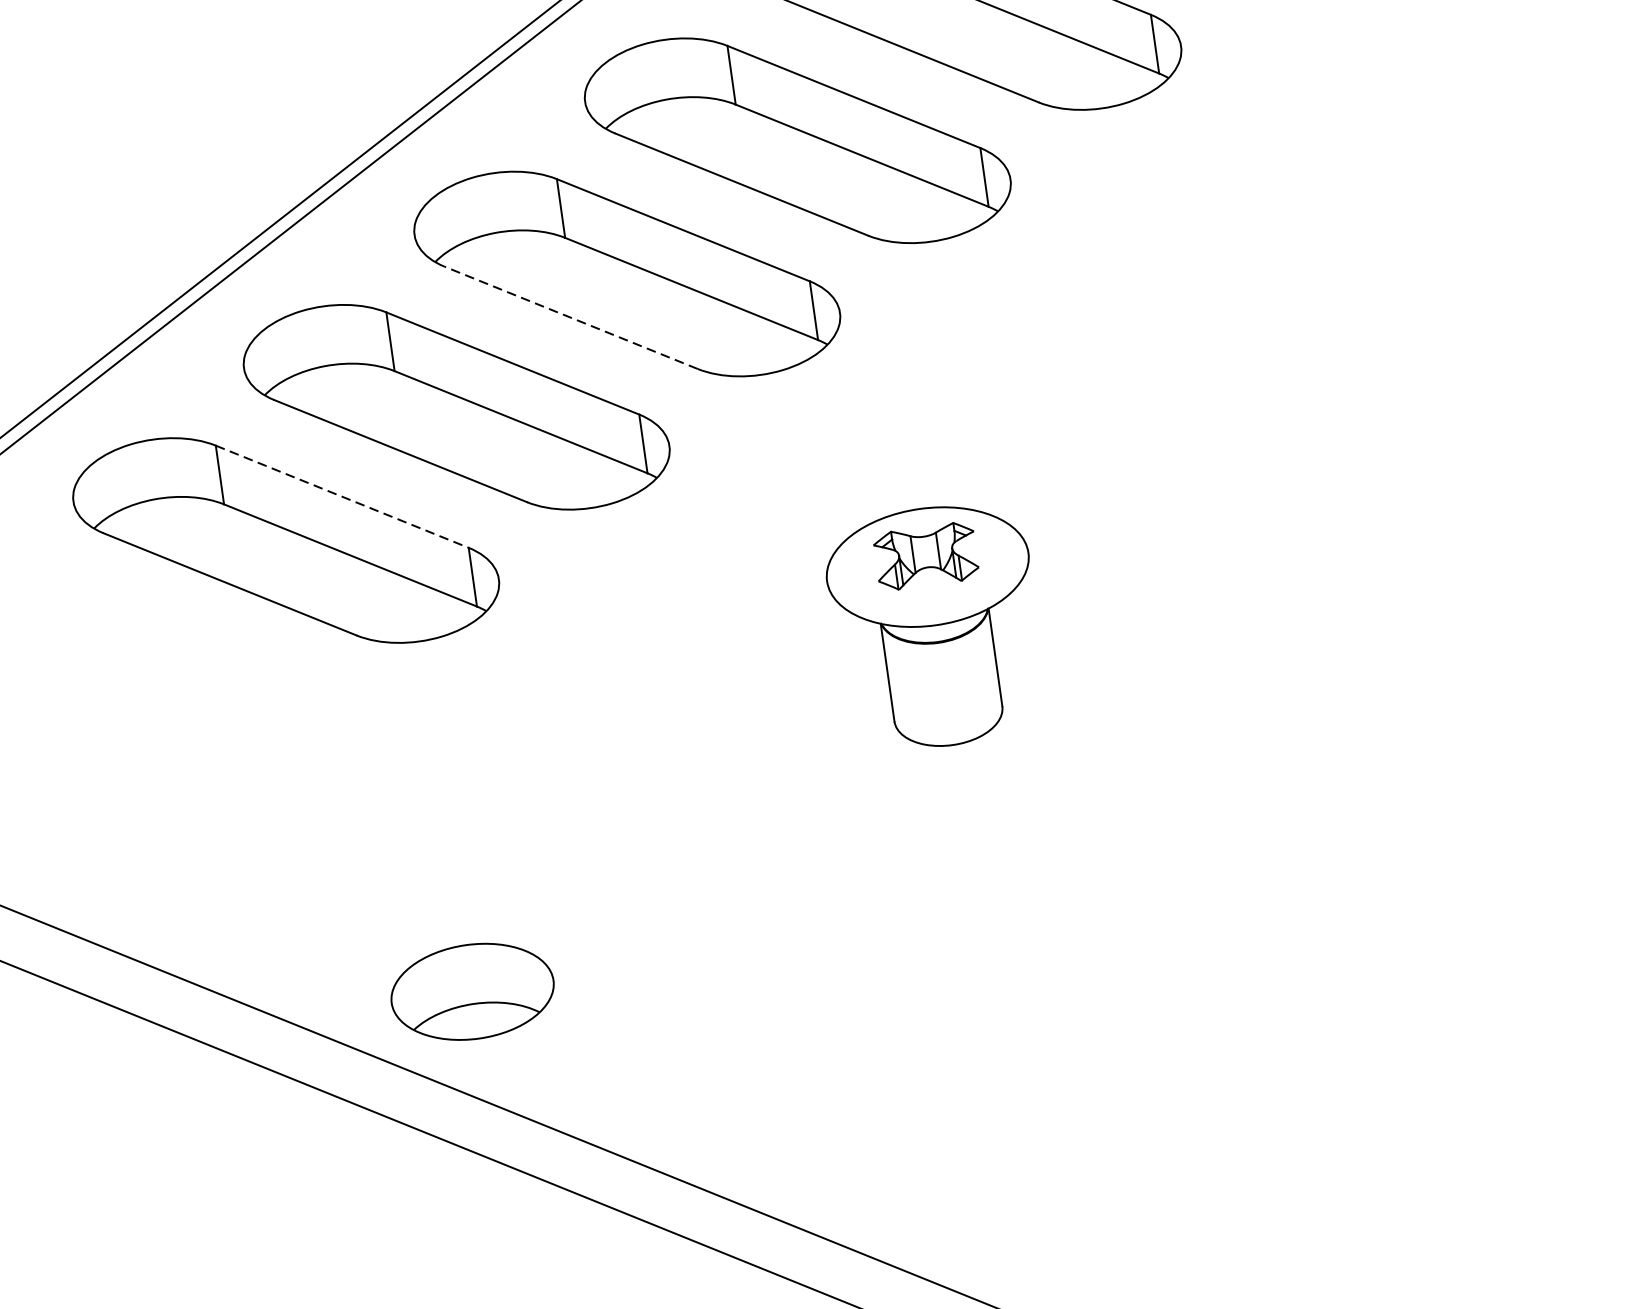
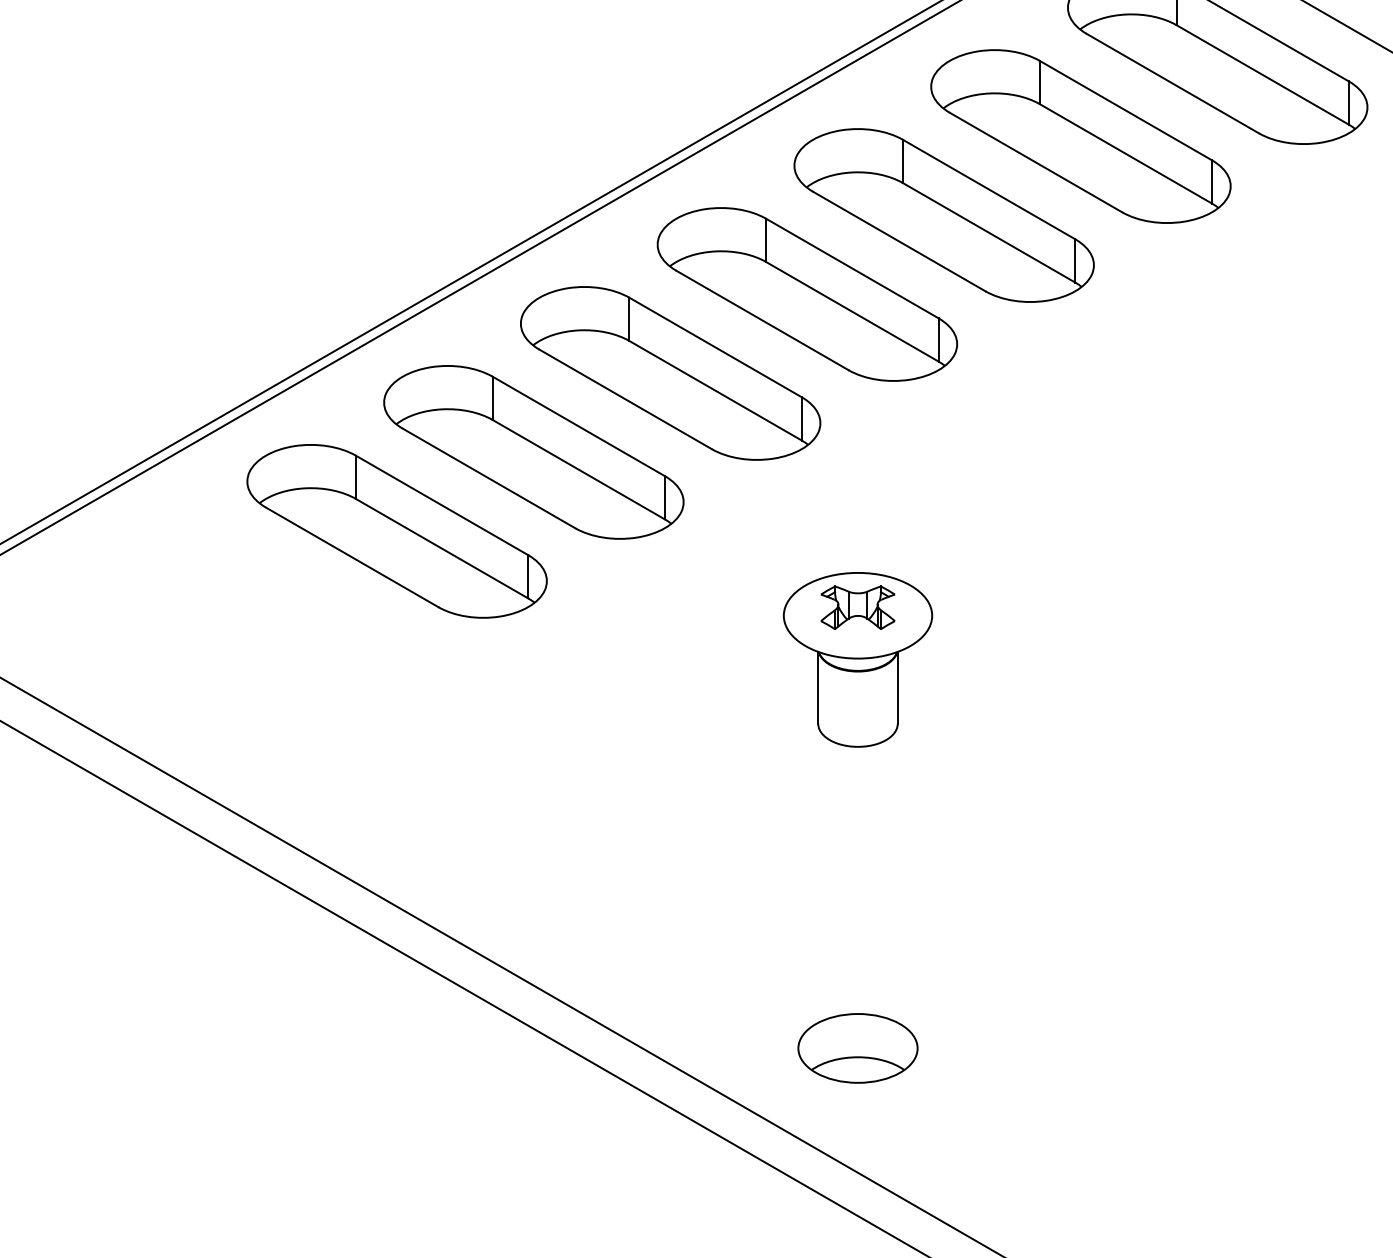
line: (570, 317) -> (625, 399), dashed -> solid
line: (342, 496) -> (442, 505), dashed -> solid
part: (471, 992) -> (857, 1048), moved

